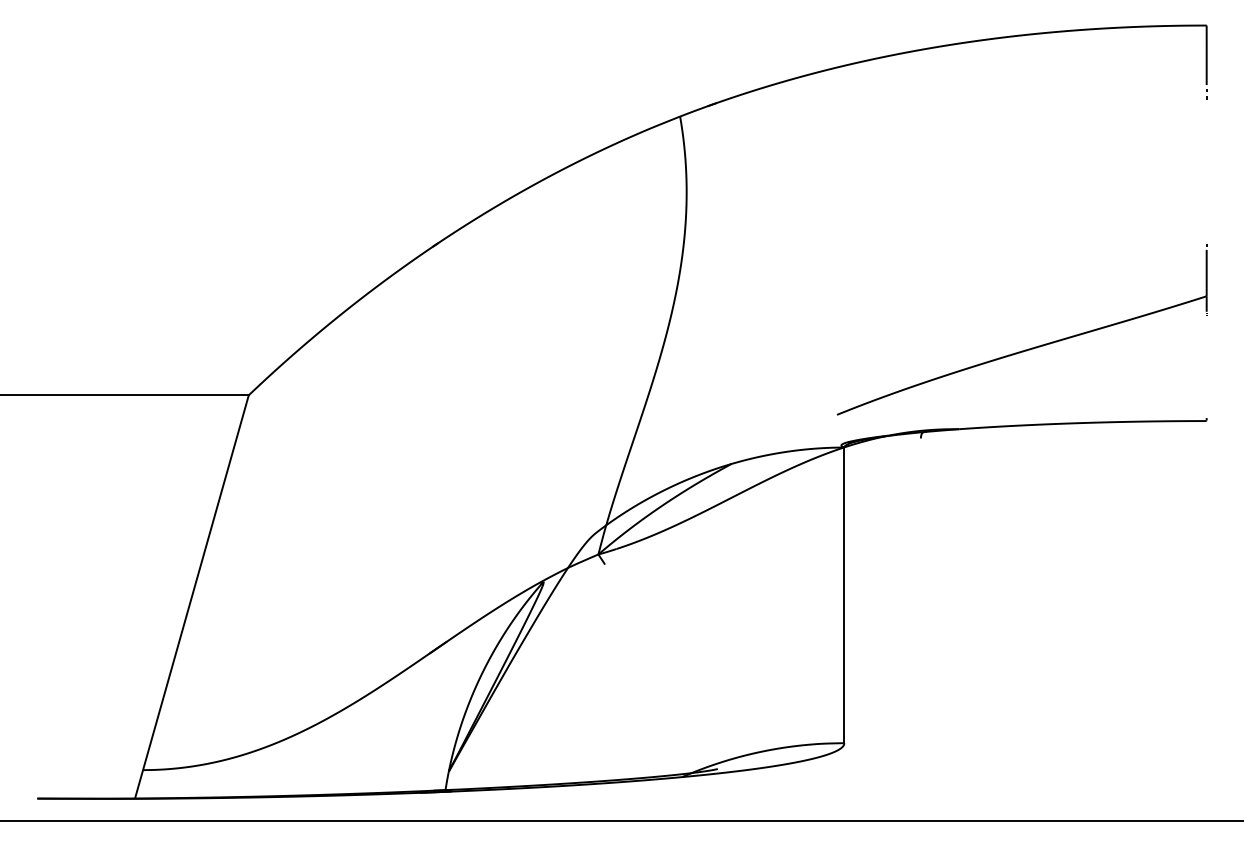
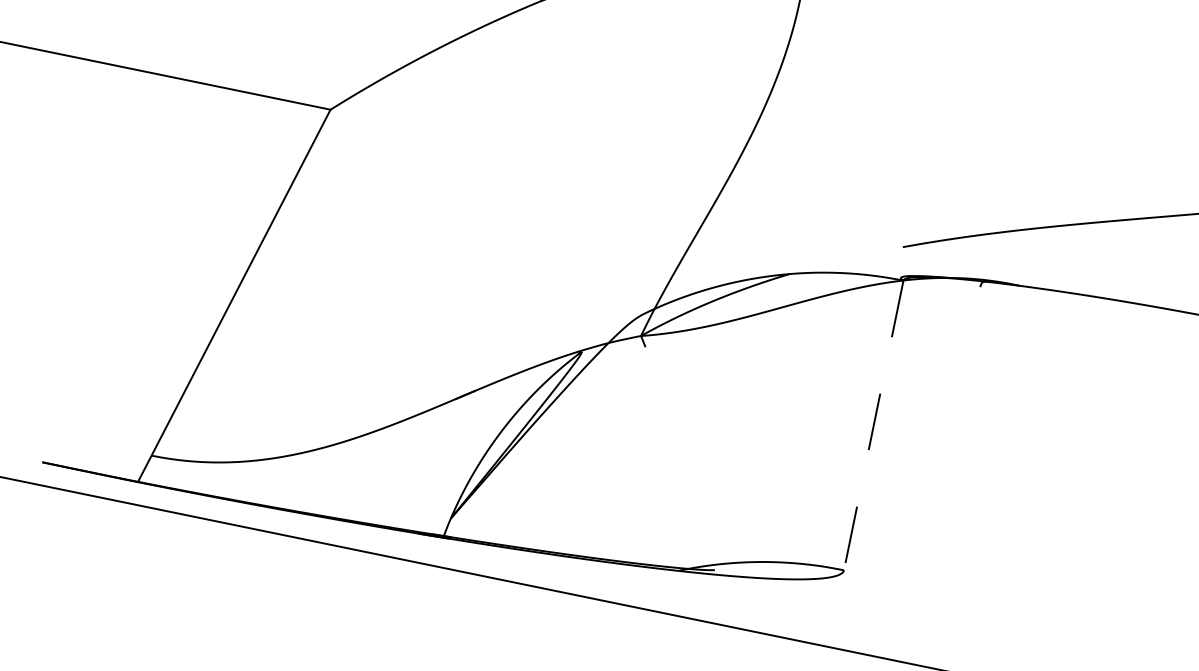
line: (844, 595) -> (873, 425), solid -> dashed

